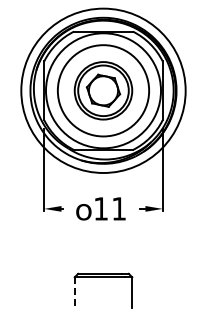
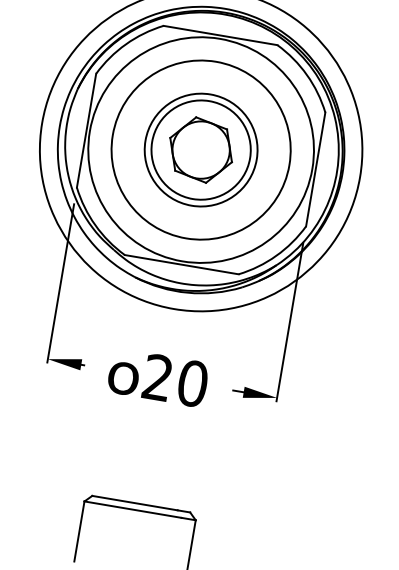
text: (110, 208) -> (176, 380), 11 -> 20
line: (74, 292) -> (79, 530), dashed -> solid

